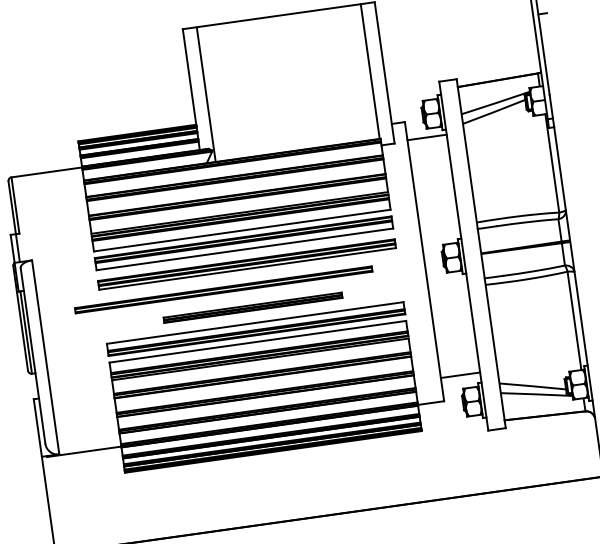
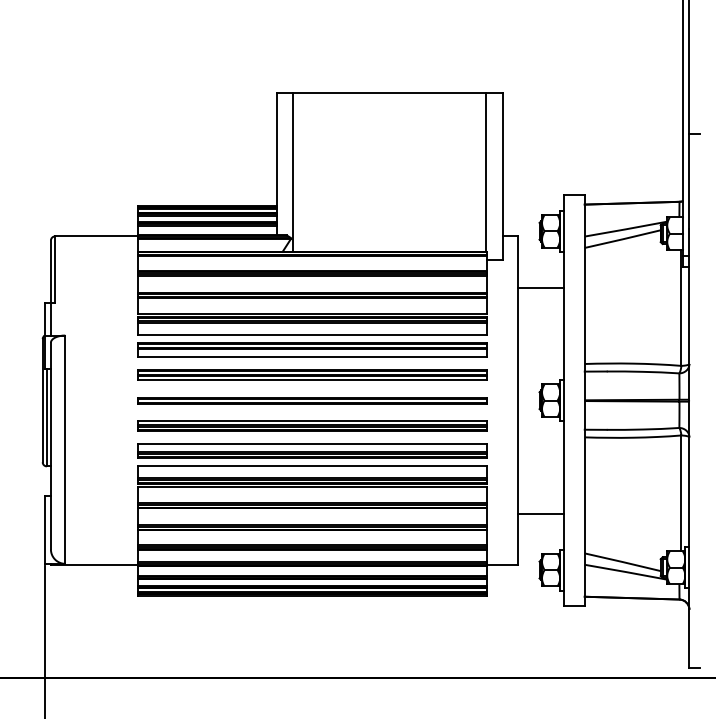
line: (427, 137) -> (541, 287), moved
part: (223, 289) -> (312, 400), moved
part: (252, 307) -> (312, 425), size x1.67
line: (460, 375) -> (541, 513), moved

